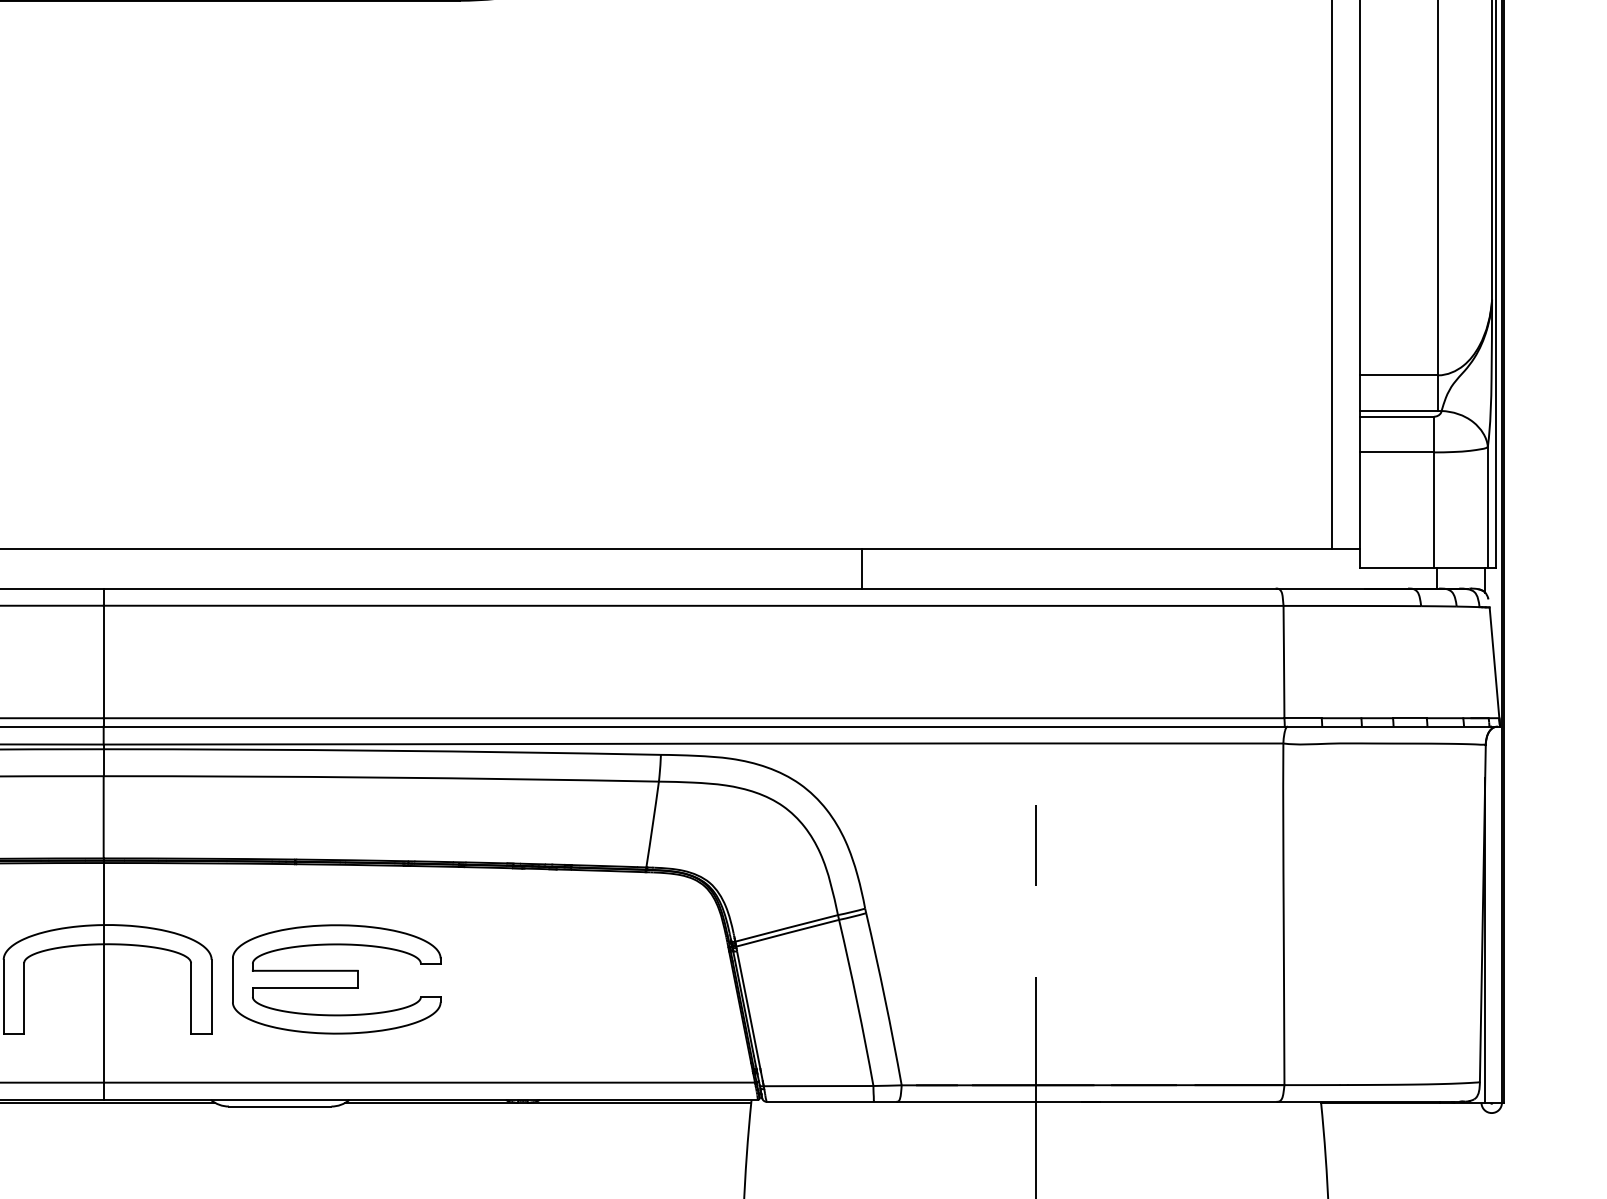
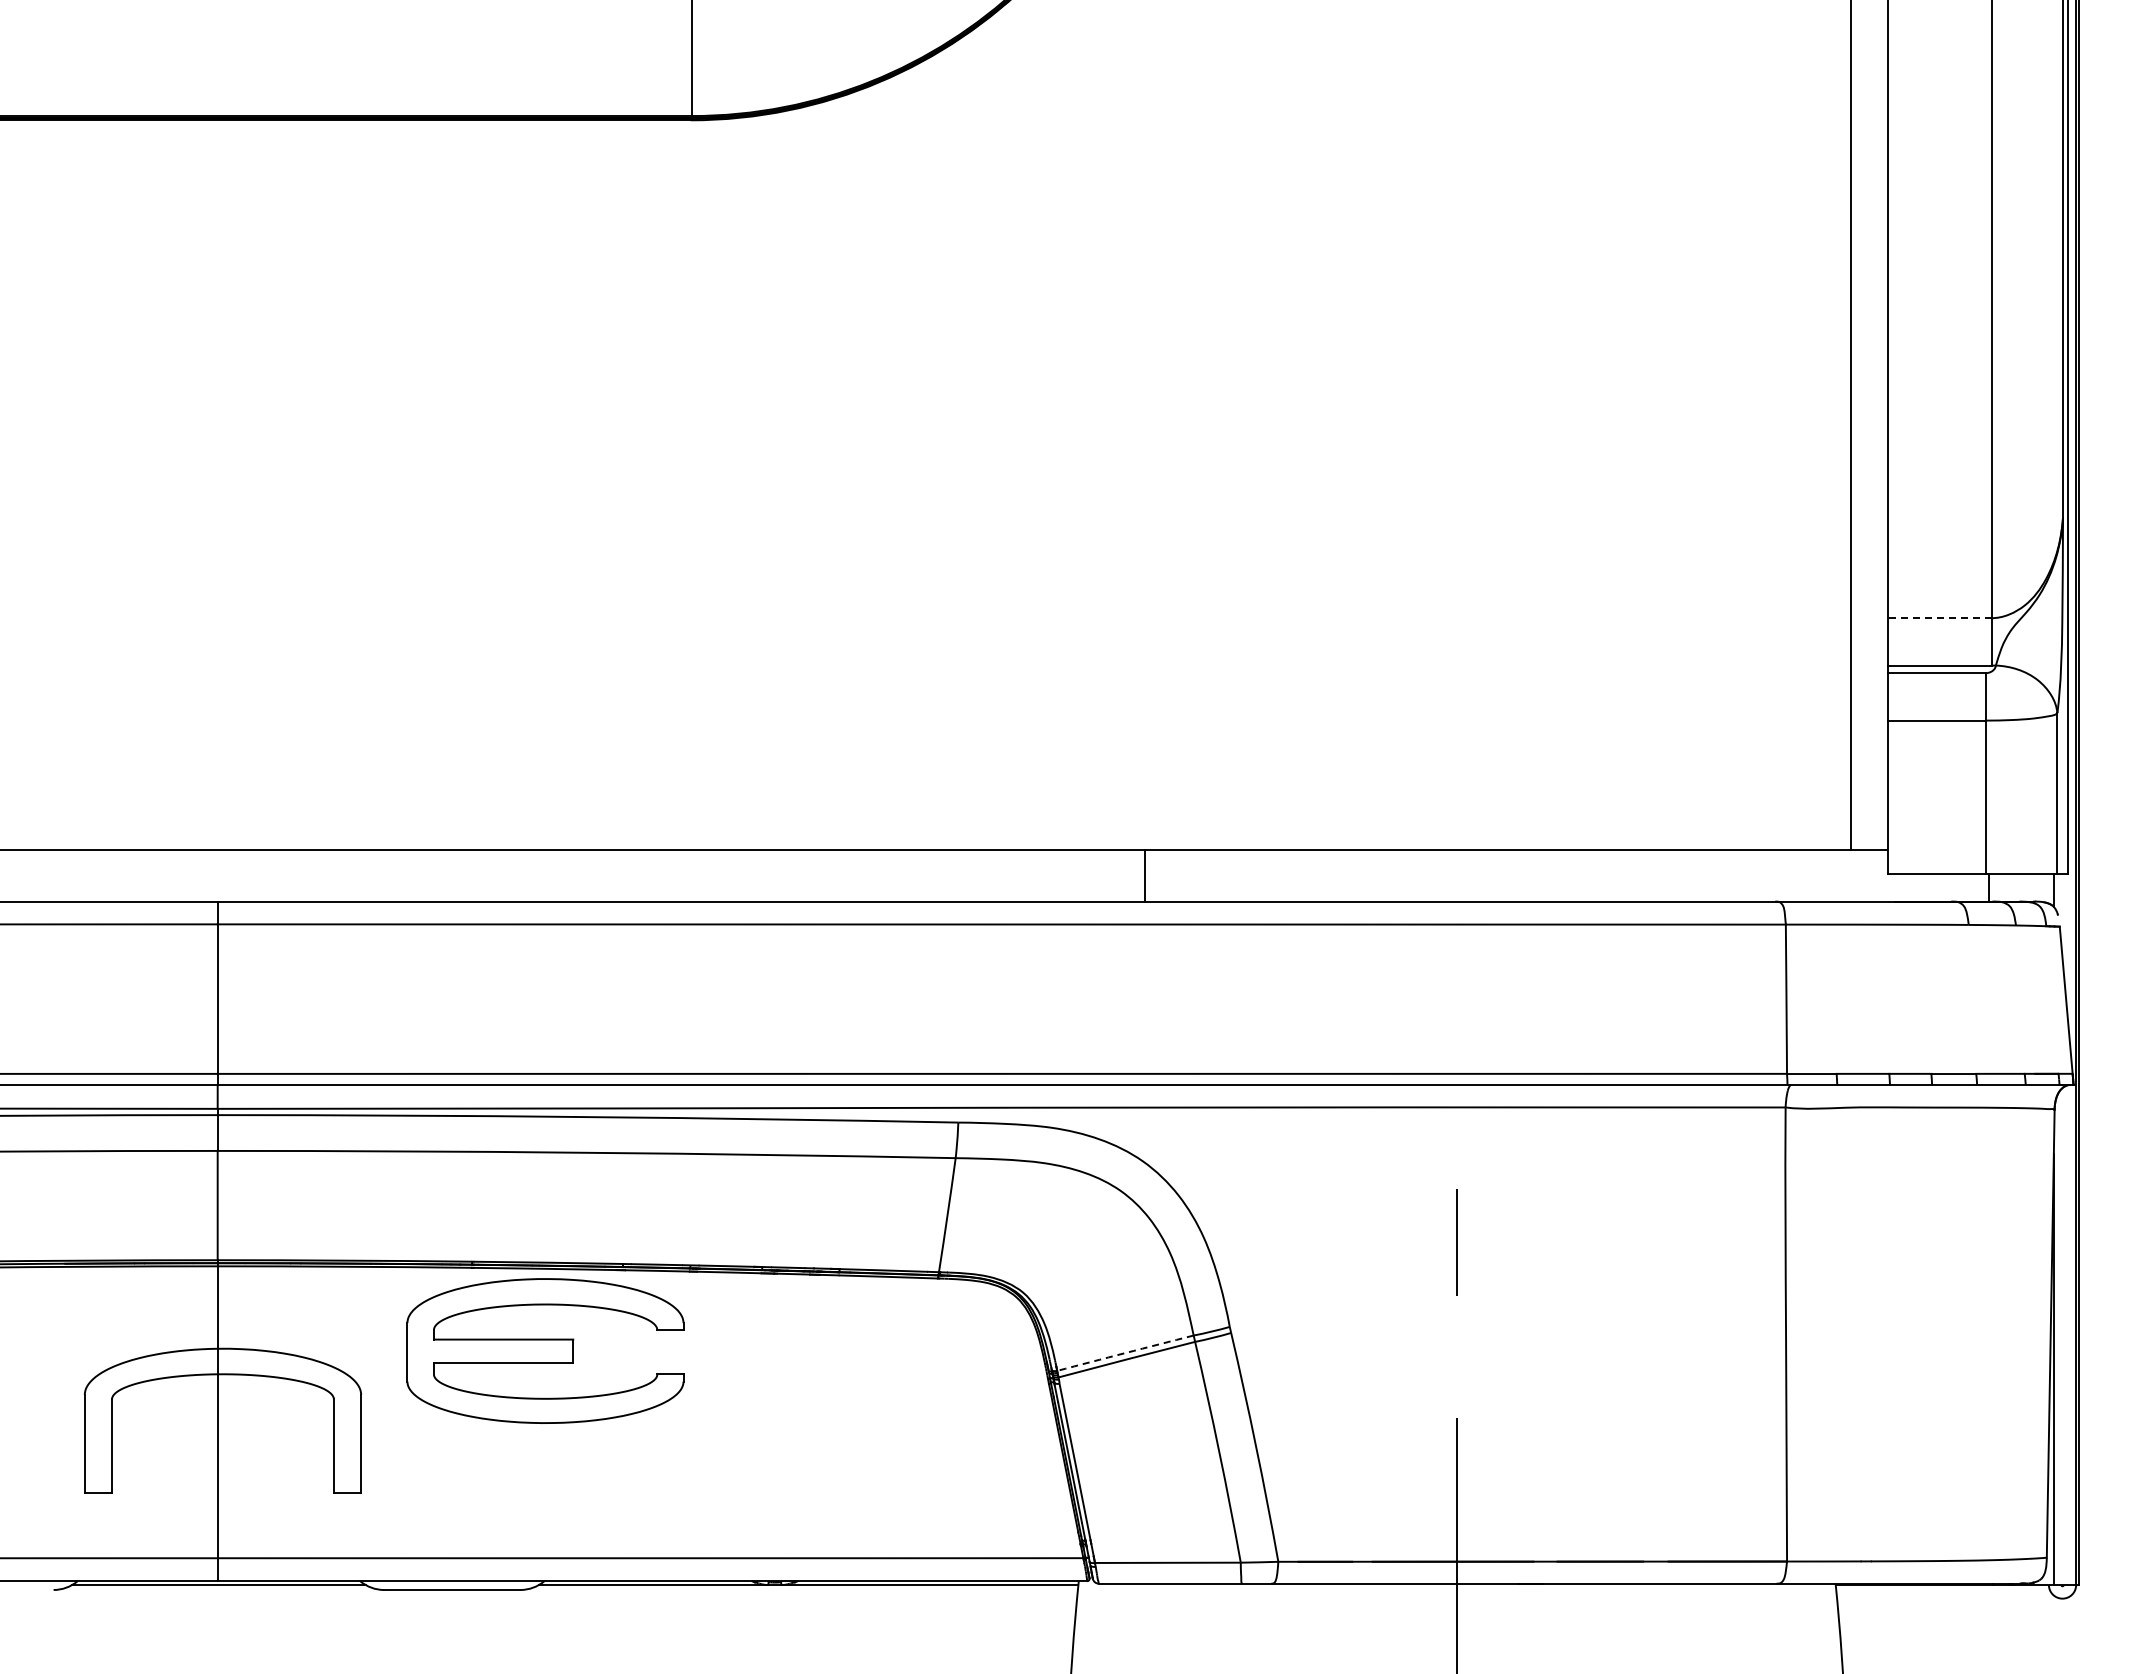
line: (1399, 375) -> (1939, 618), solid -> dashed
line: (861, 568) -> (1144, 875), moved
arc: (786, 928) -> (1125, 1353), solid -> dashed
part: (336, 979) -> (545, 1350), moved

